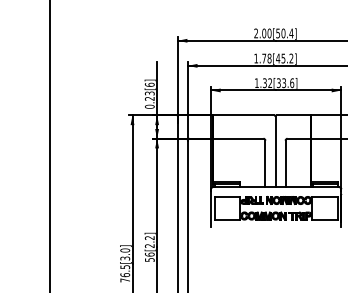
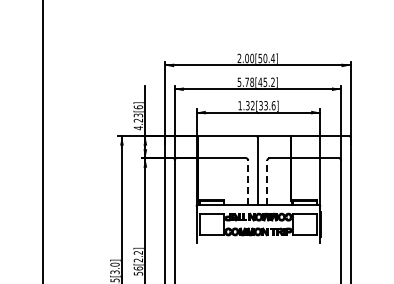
text: (256, 57) -> (239, 81), 1.78[45.2] -> 5.78[45.2]
text: (149, 107) -> (138, 128), 0.23[6] -> 4.23[6]
line: (265, 162) -> (248, 181), solid -> dashed
line: (285, 162) -> (267, 181), solid -> dashed

